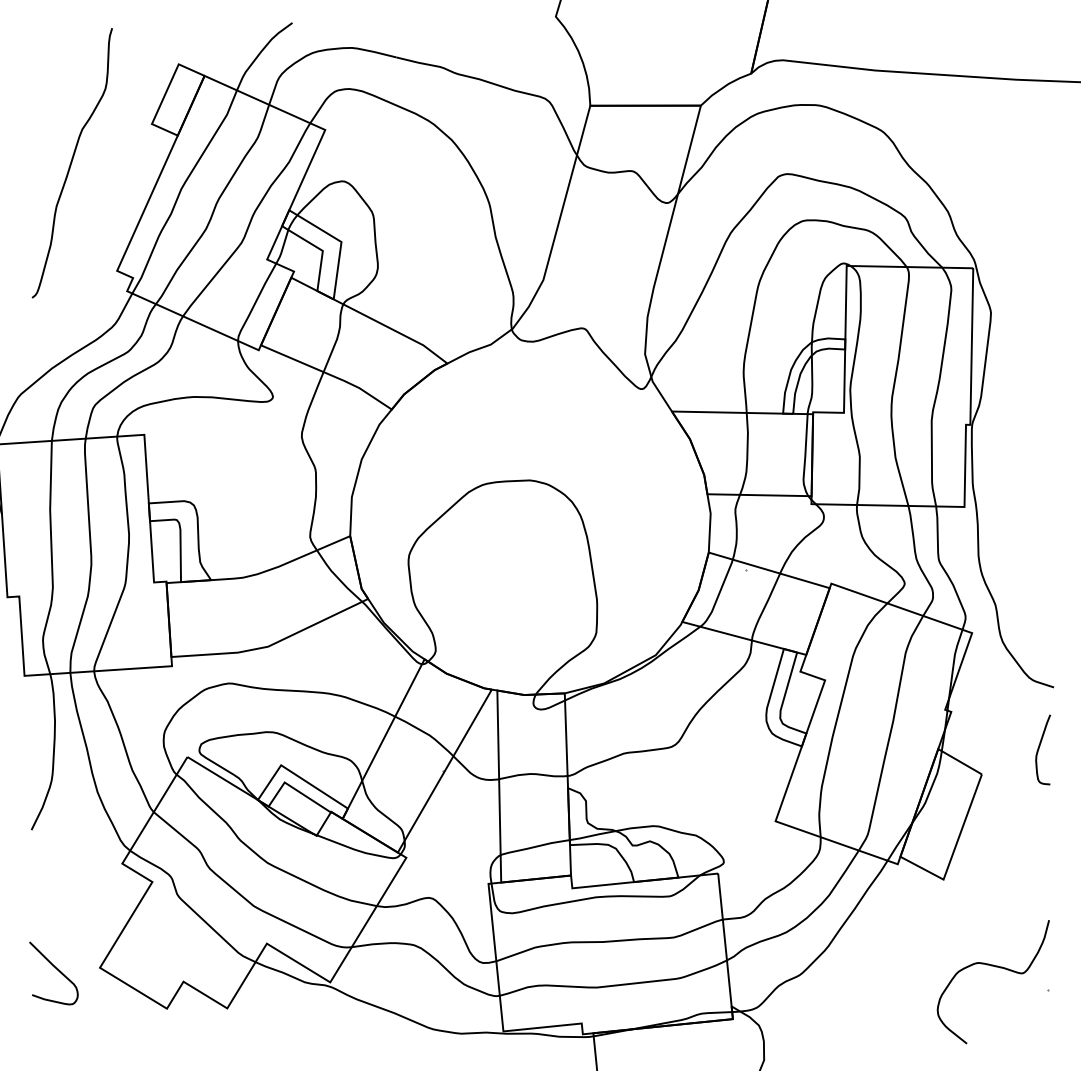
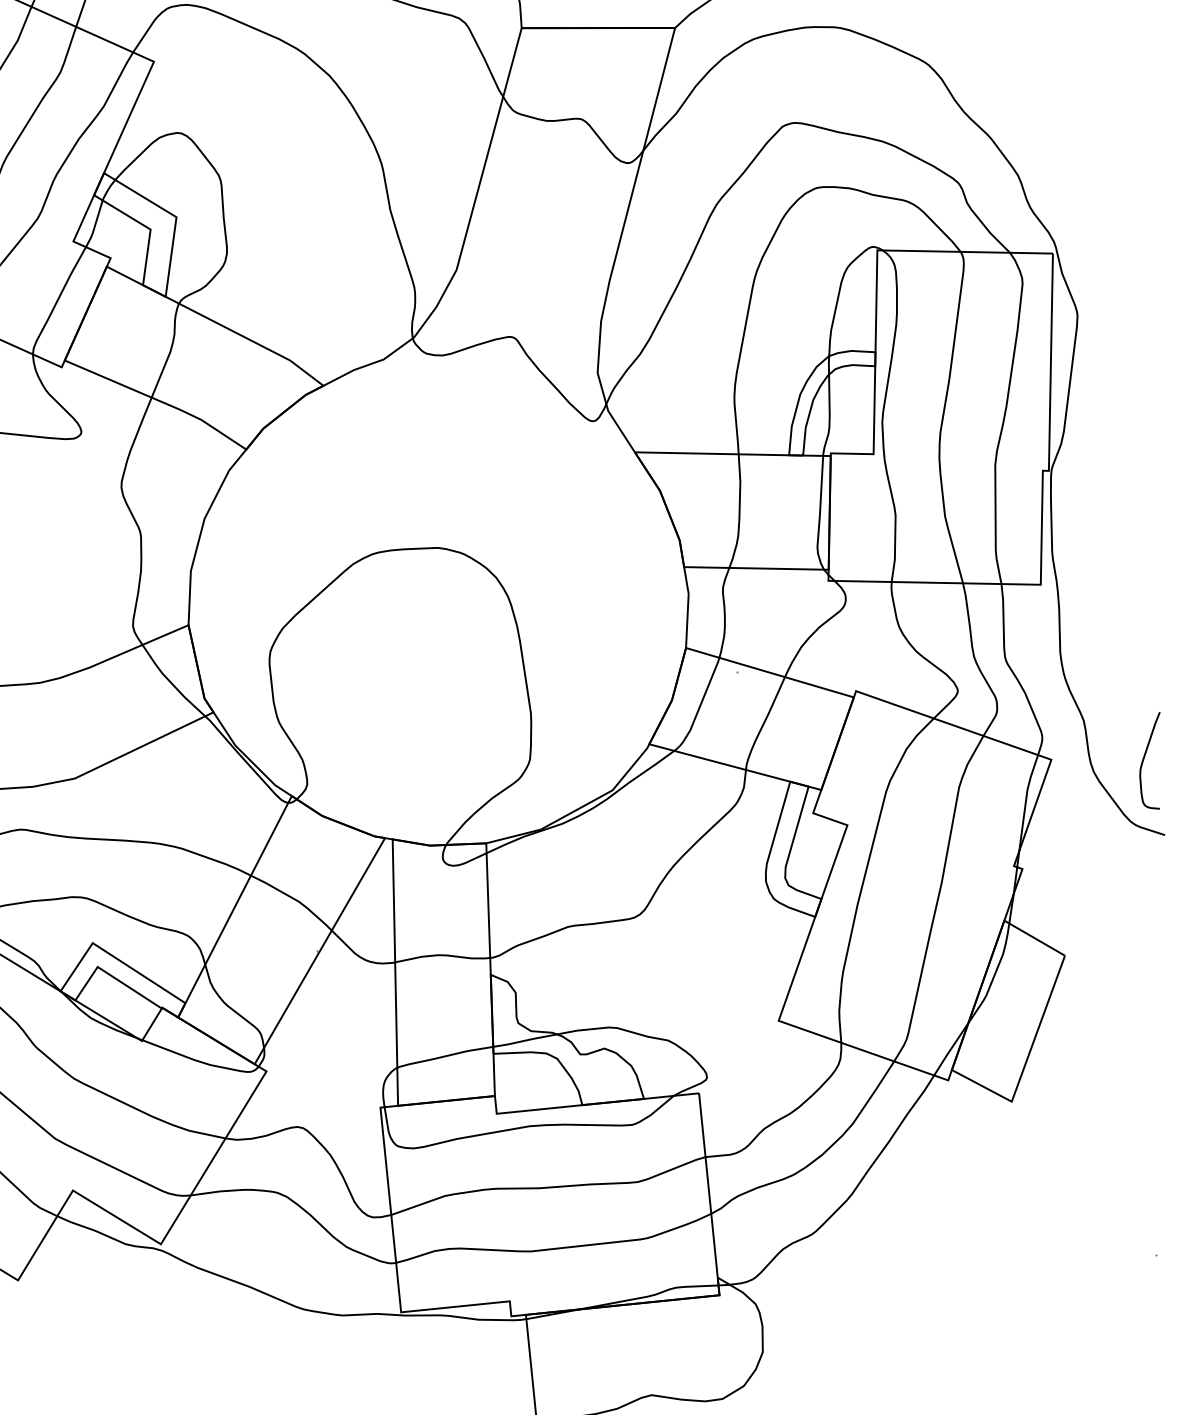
curve: (1039, 749) -> (1144, 760), moved
curve: (995, 967) -> (1083, 1223), removed

